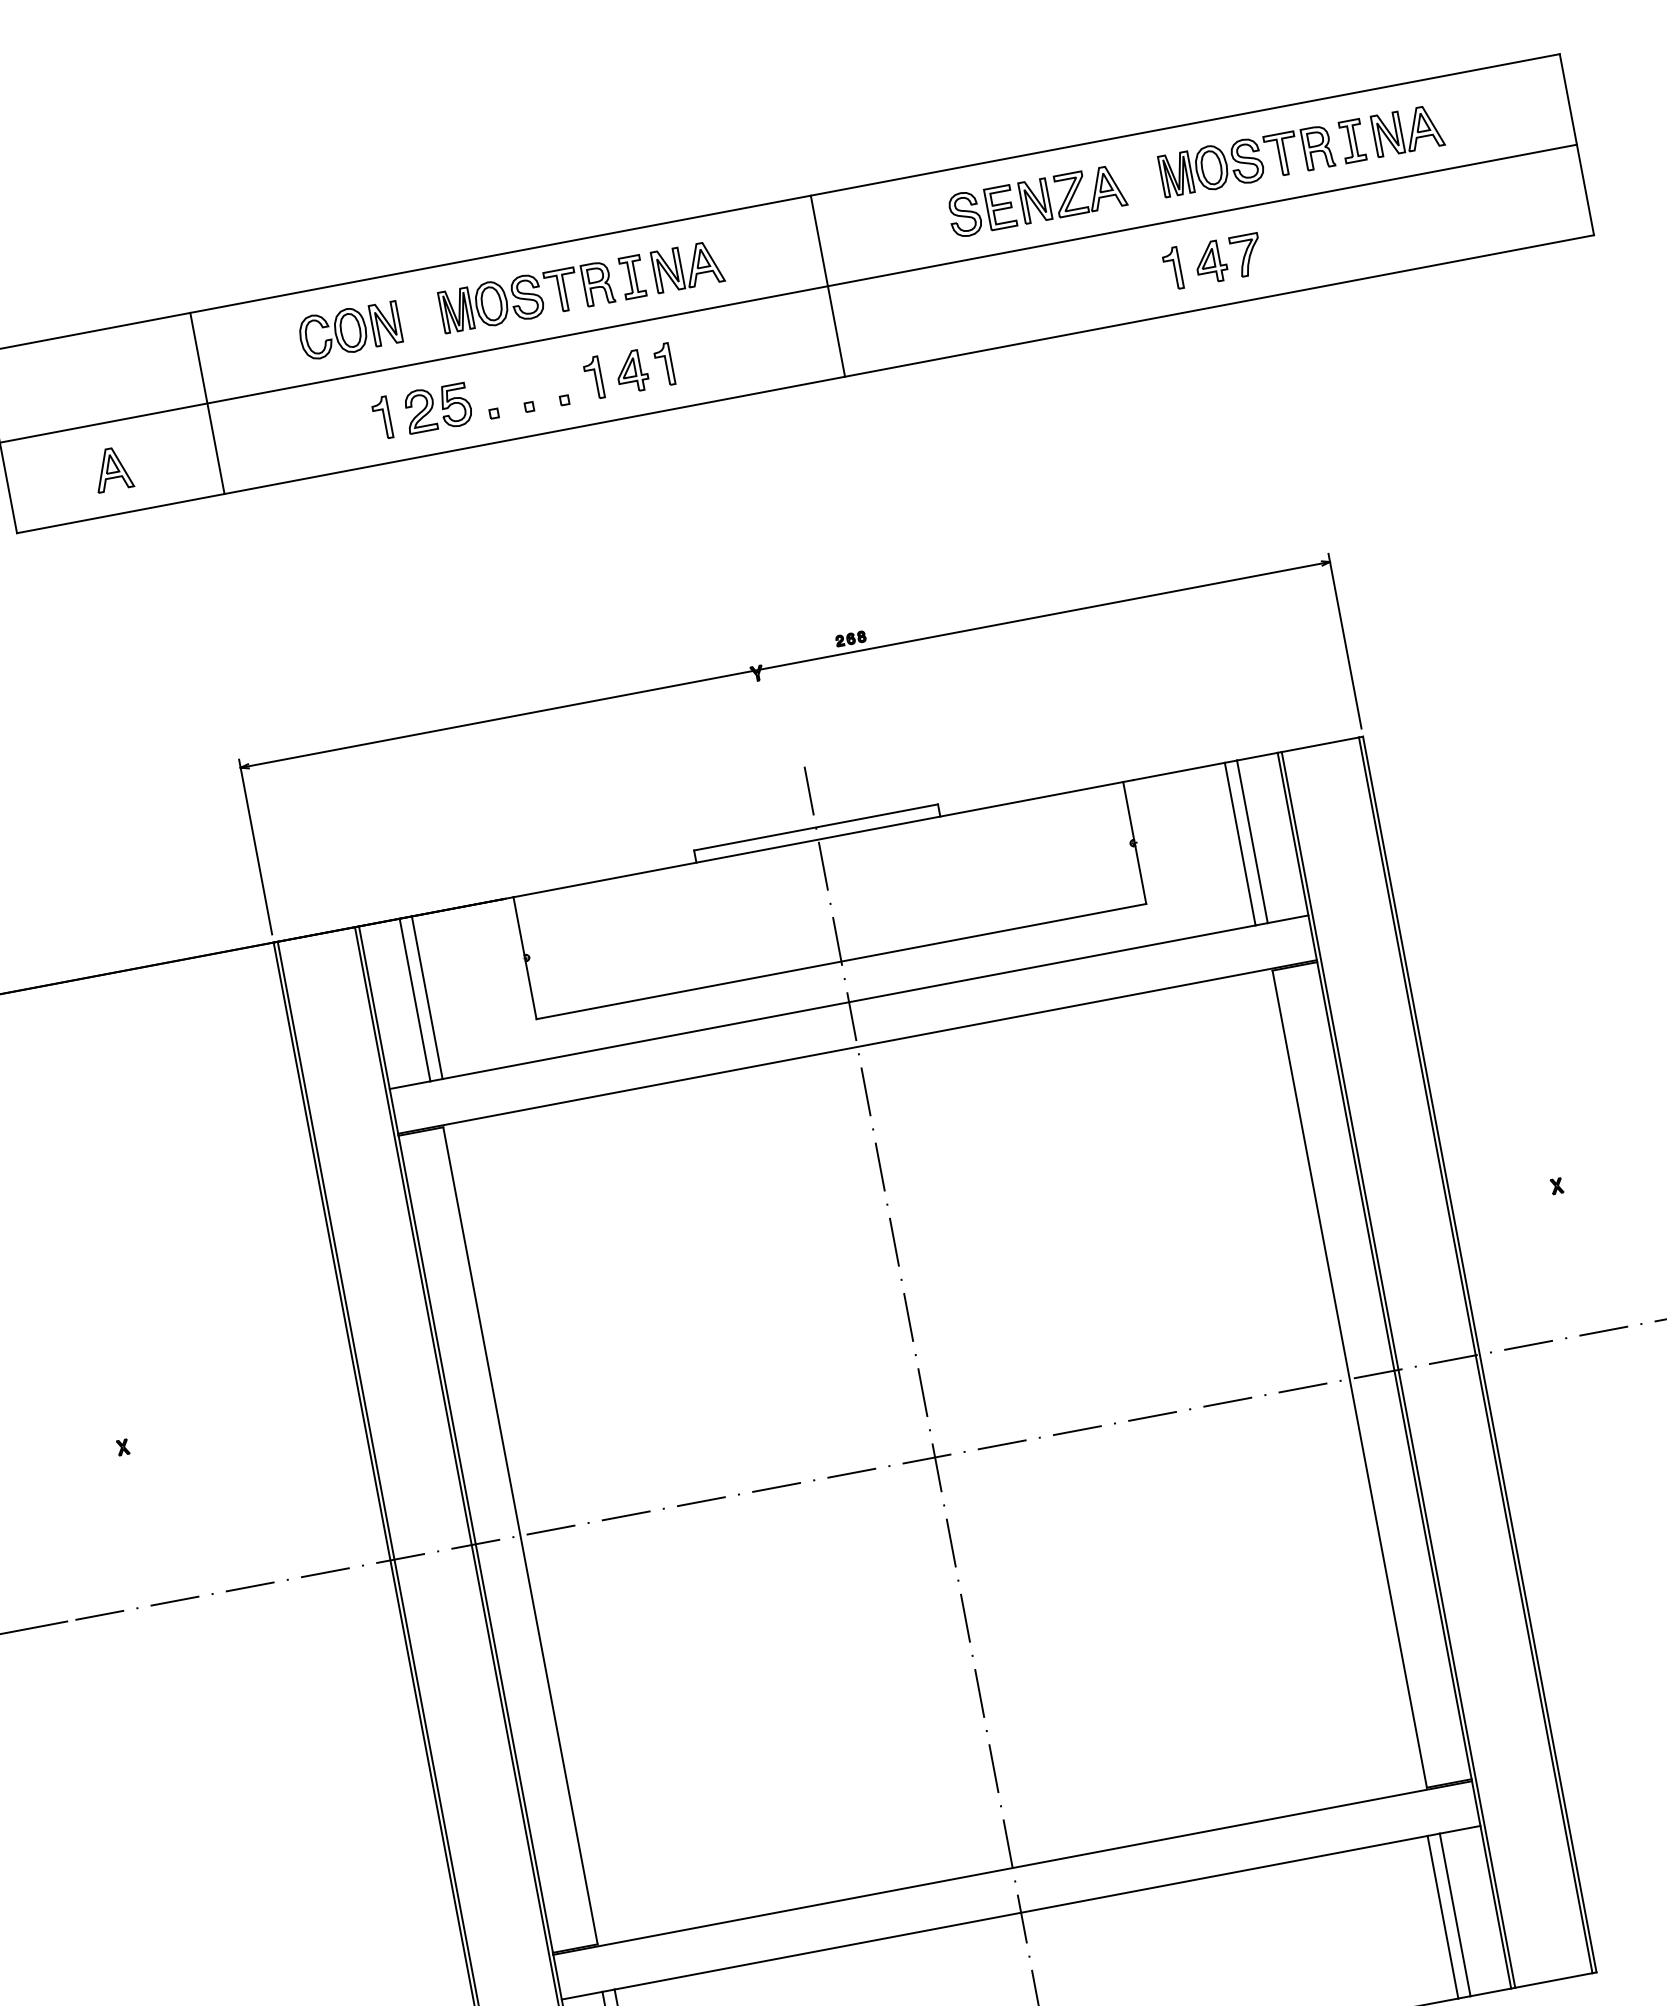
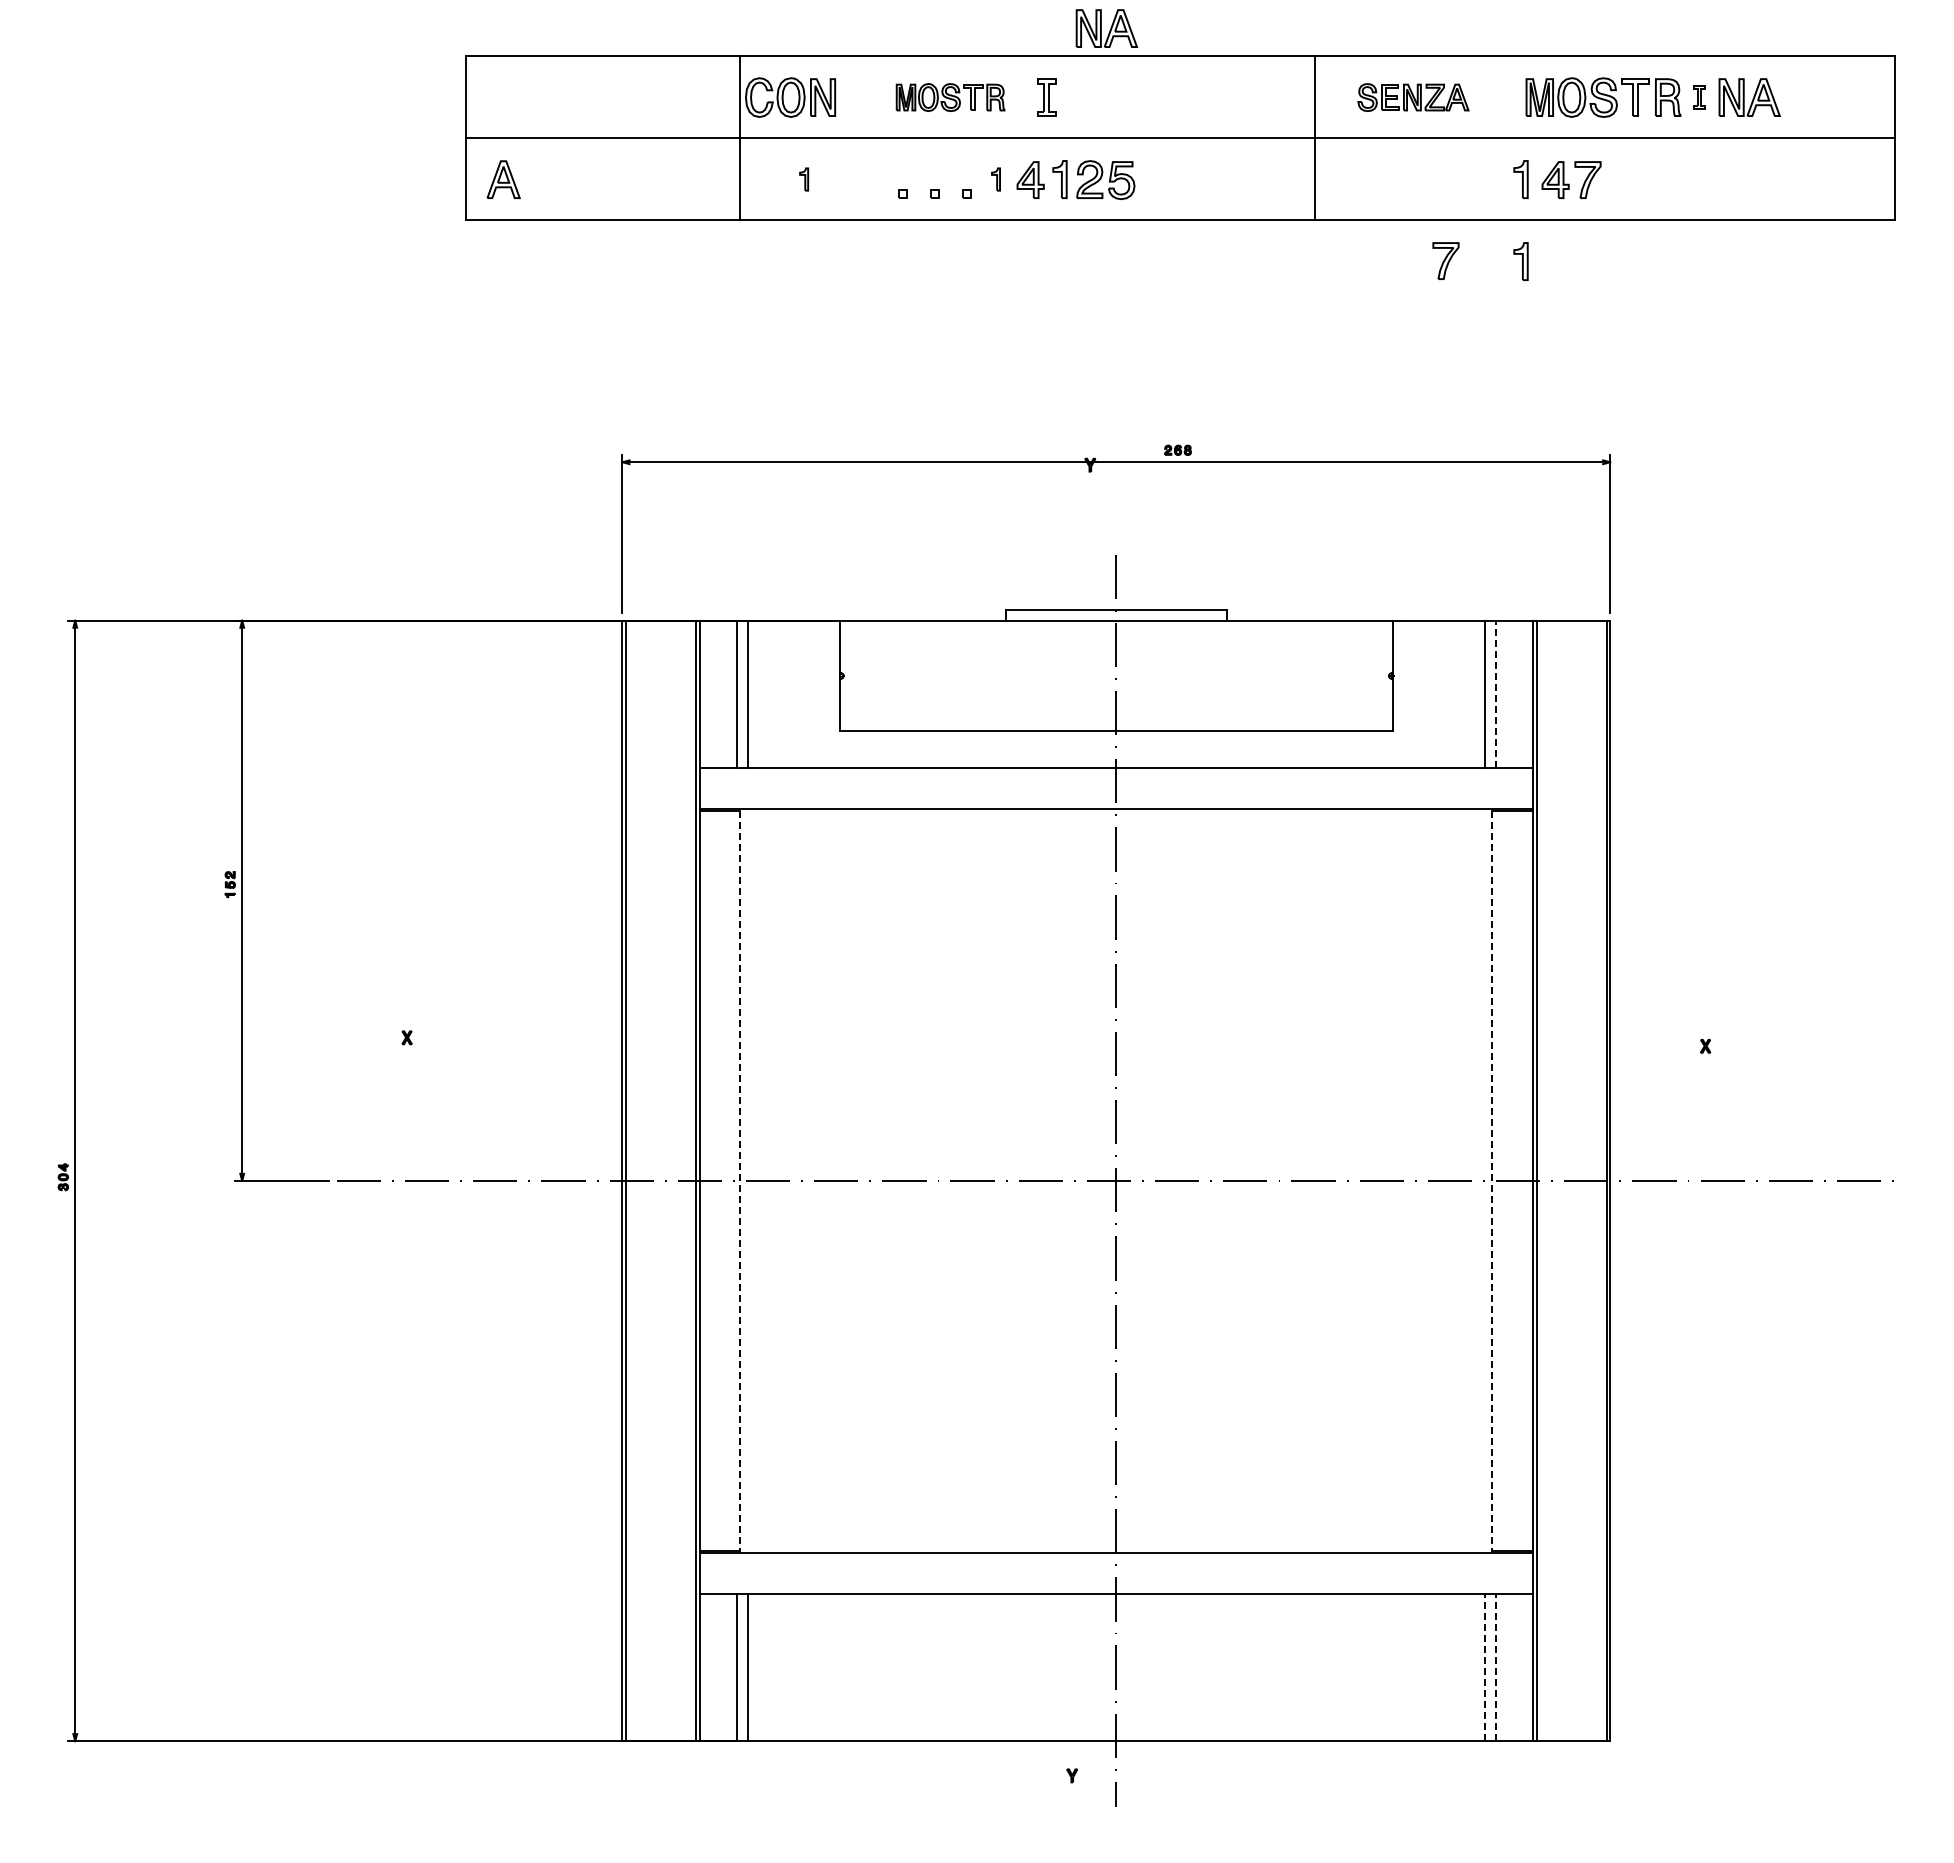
part: (1352, 141) -> (1699, 97), size x0.6
part: (1037, 200) -> (1413, 97), size x0.7
part: (687, 266) -> (1106, 28), moved
line: (828, 285) -> (1315, 137), moved
part: (526, 297) -> (950, 97), size x0.7
part: (1189, 359) -> (1520, 261), added
part: (1106, 373) -> (1445, 260), added
part: (593, 378) -> (995, 179), size x0.6
line: (207, 403) -> (739, 137), moved
part: (437, 408) -> (1105, 180), moved
part: (381, 418) -> (803, 179), size x0.6
part: (112, 469) -> (503, 179), moved
line: (1251, 842) -> (1495, 694), solid -> dashed
line: (1350, 1379) -> (1492, 1181), solid -> dashed
line: (520, 1536) -> (740, 1181), solid -> dashed
line: (1454, 1915) -> (1495, 1667), solid -> dashed
line: (1442, 1917) -> (1484, 1667), solid -> dashed

